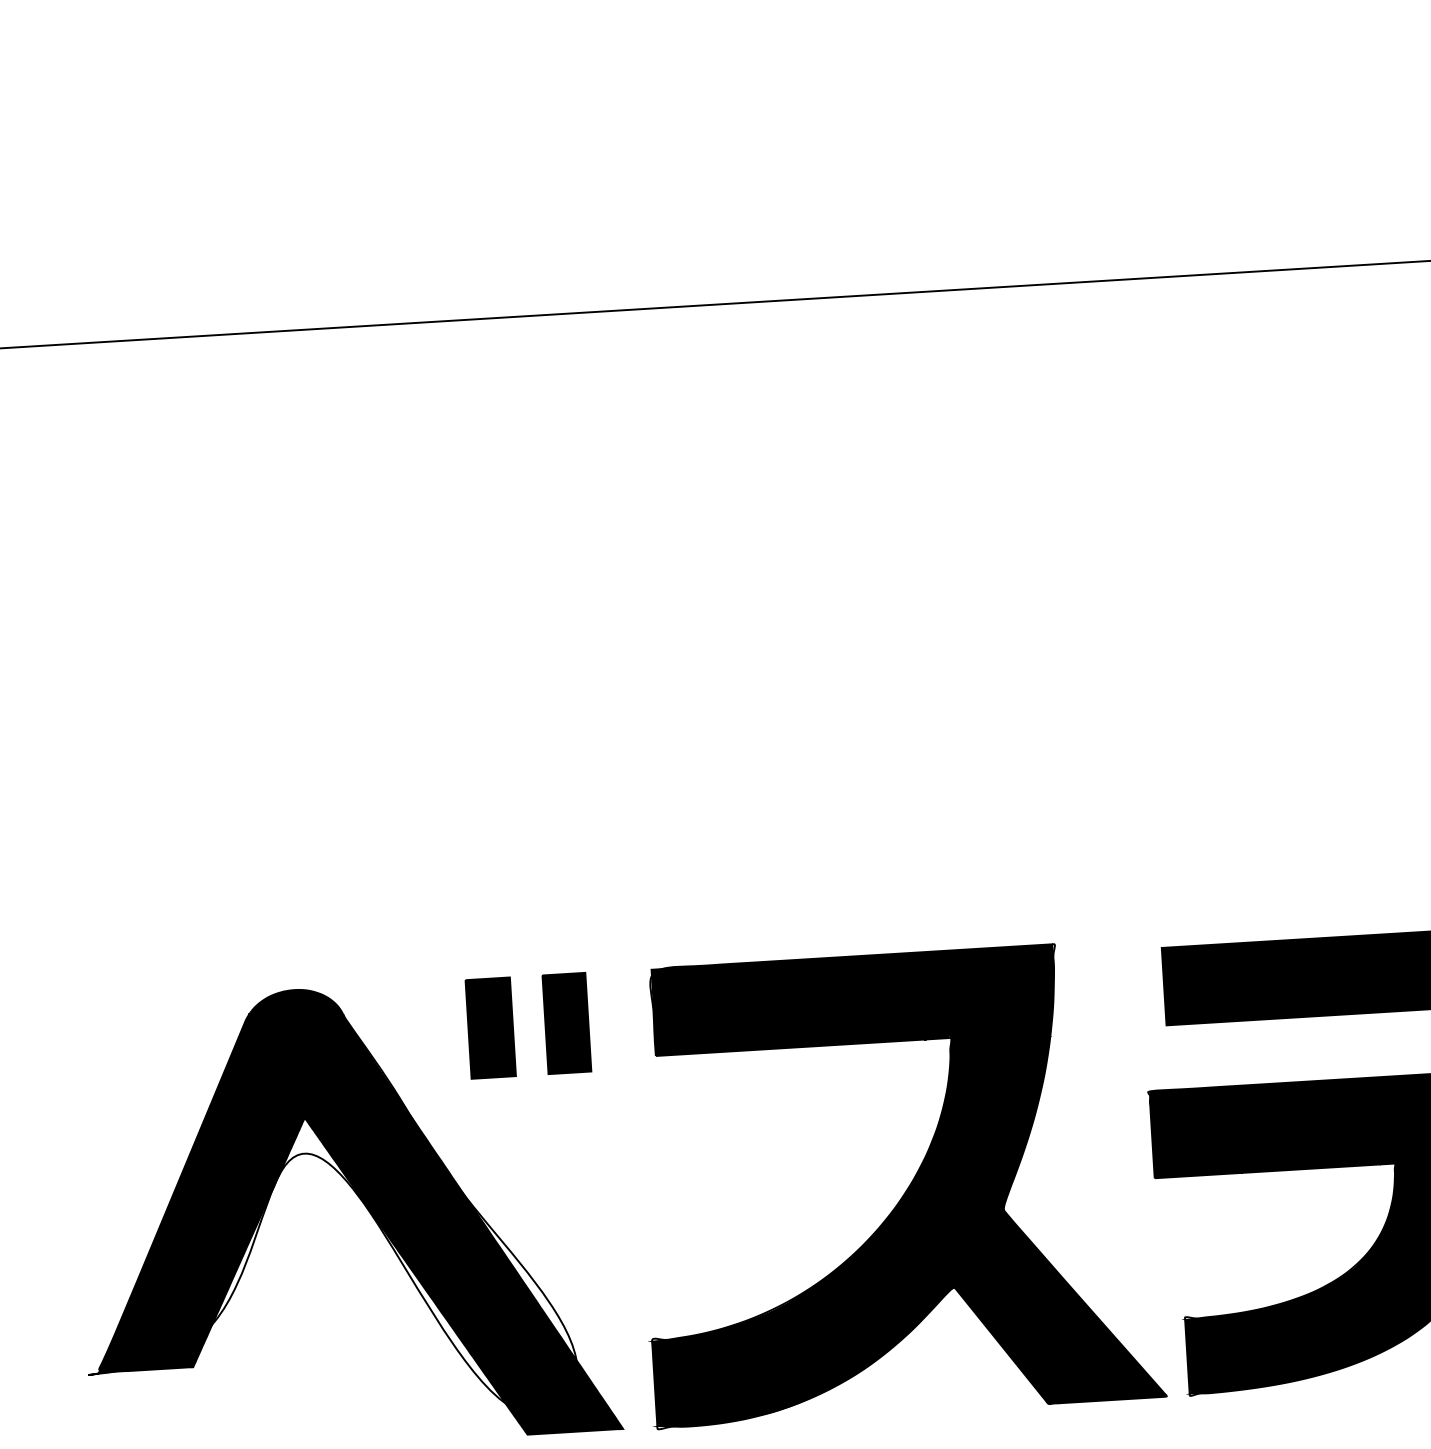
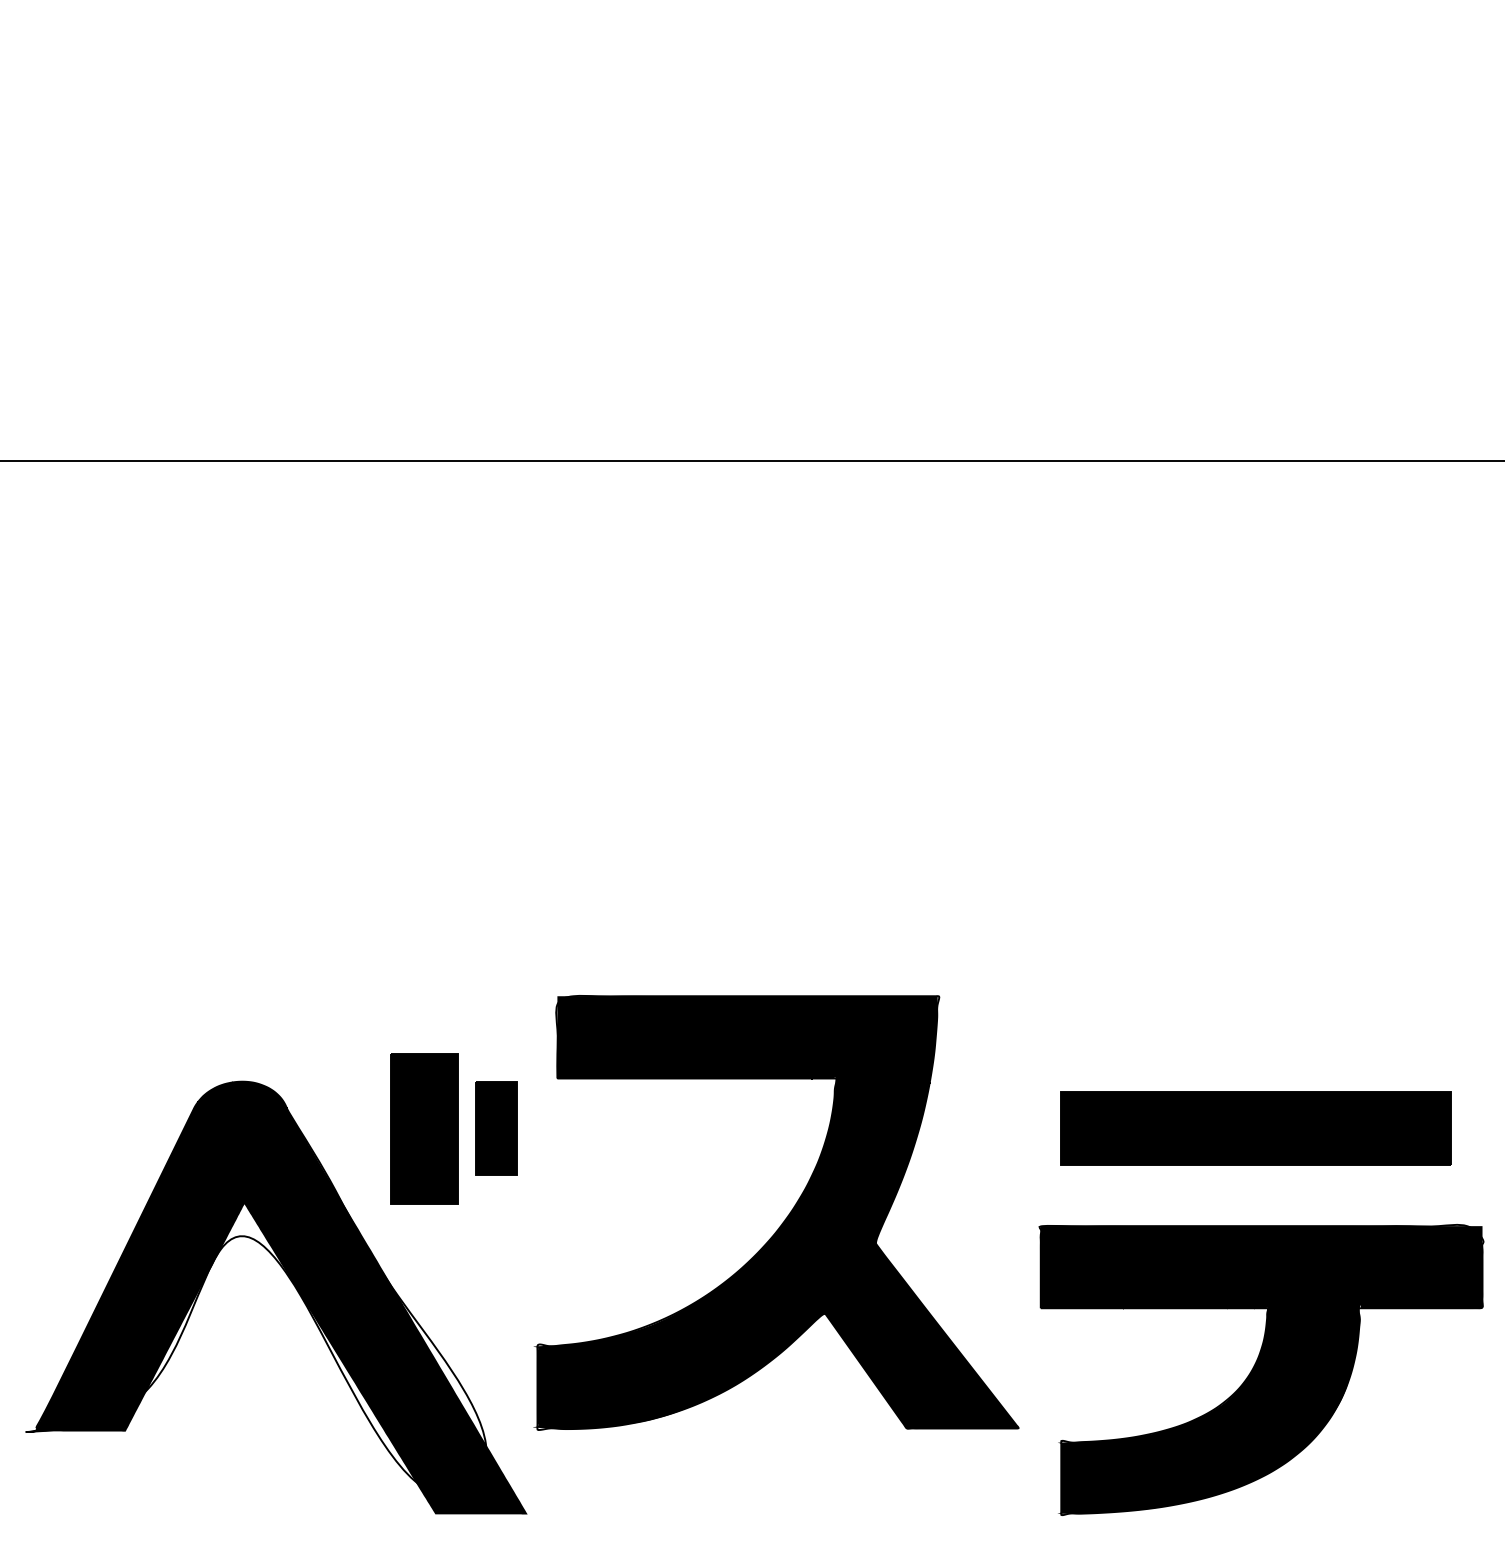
part: (490, 1027) -> (424, 1128), size x1.6
part: (905, 1190) -> (784, 1219), moved

